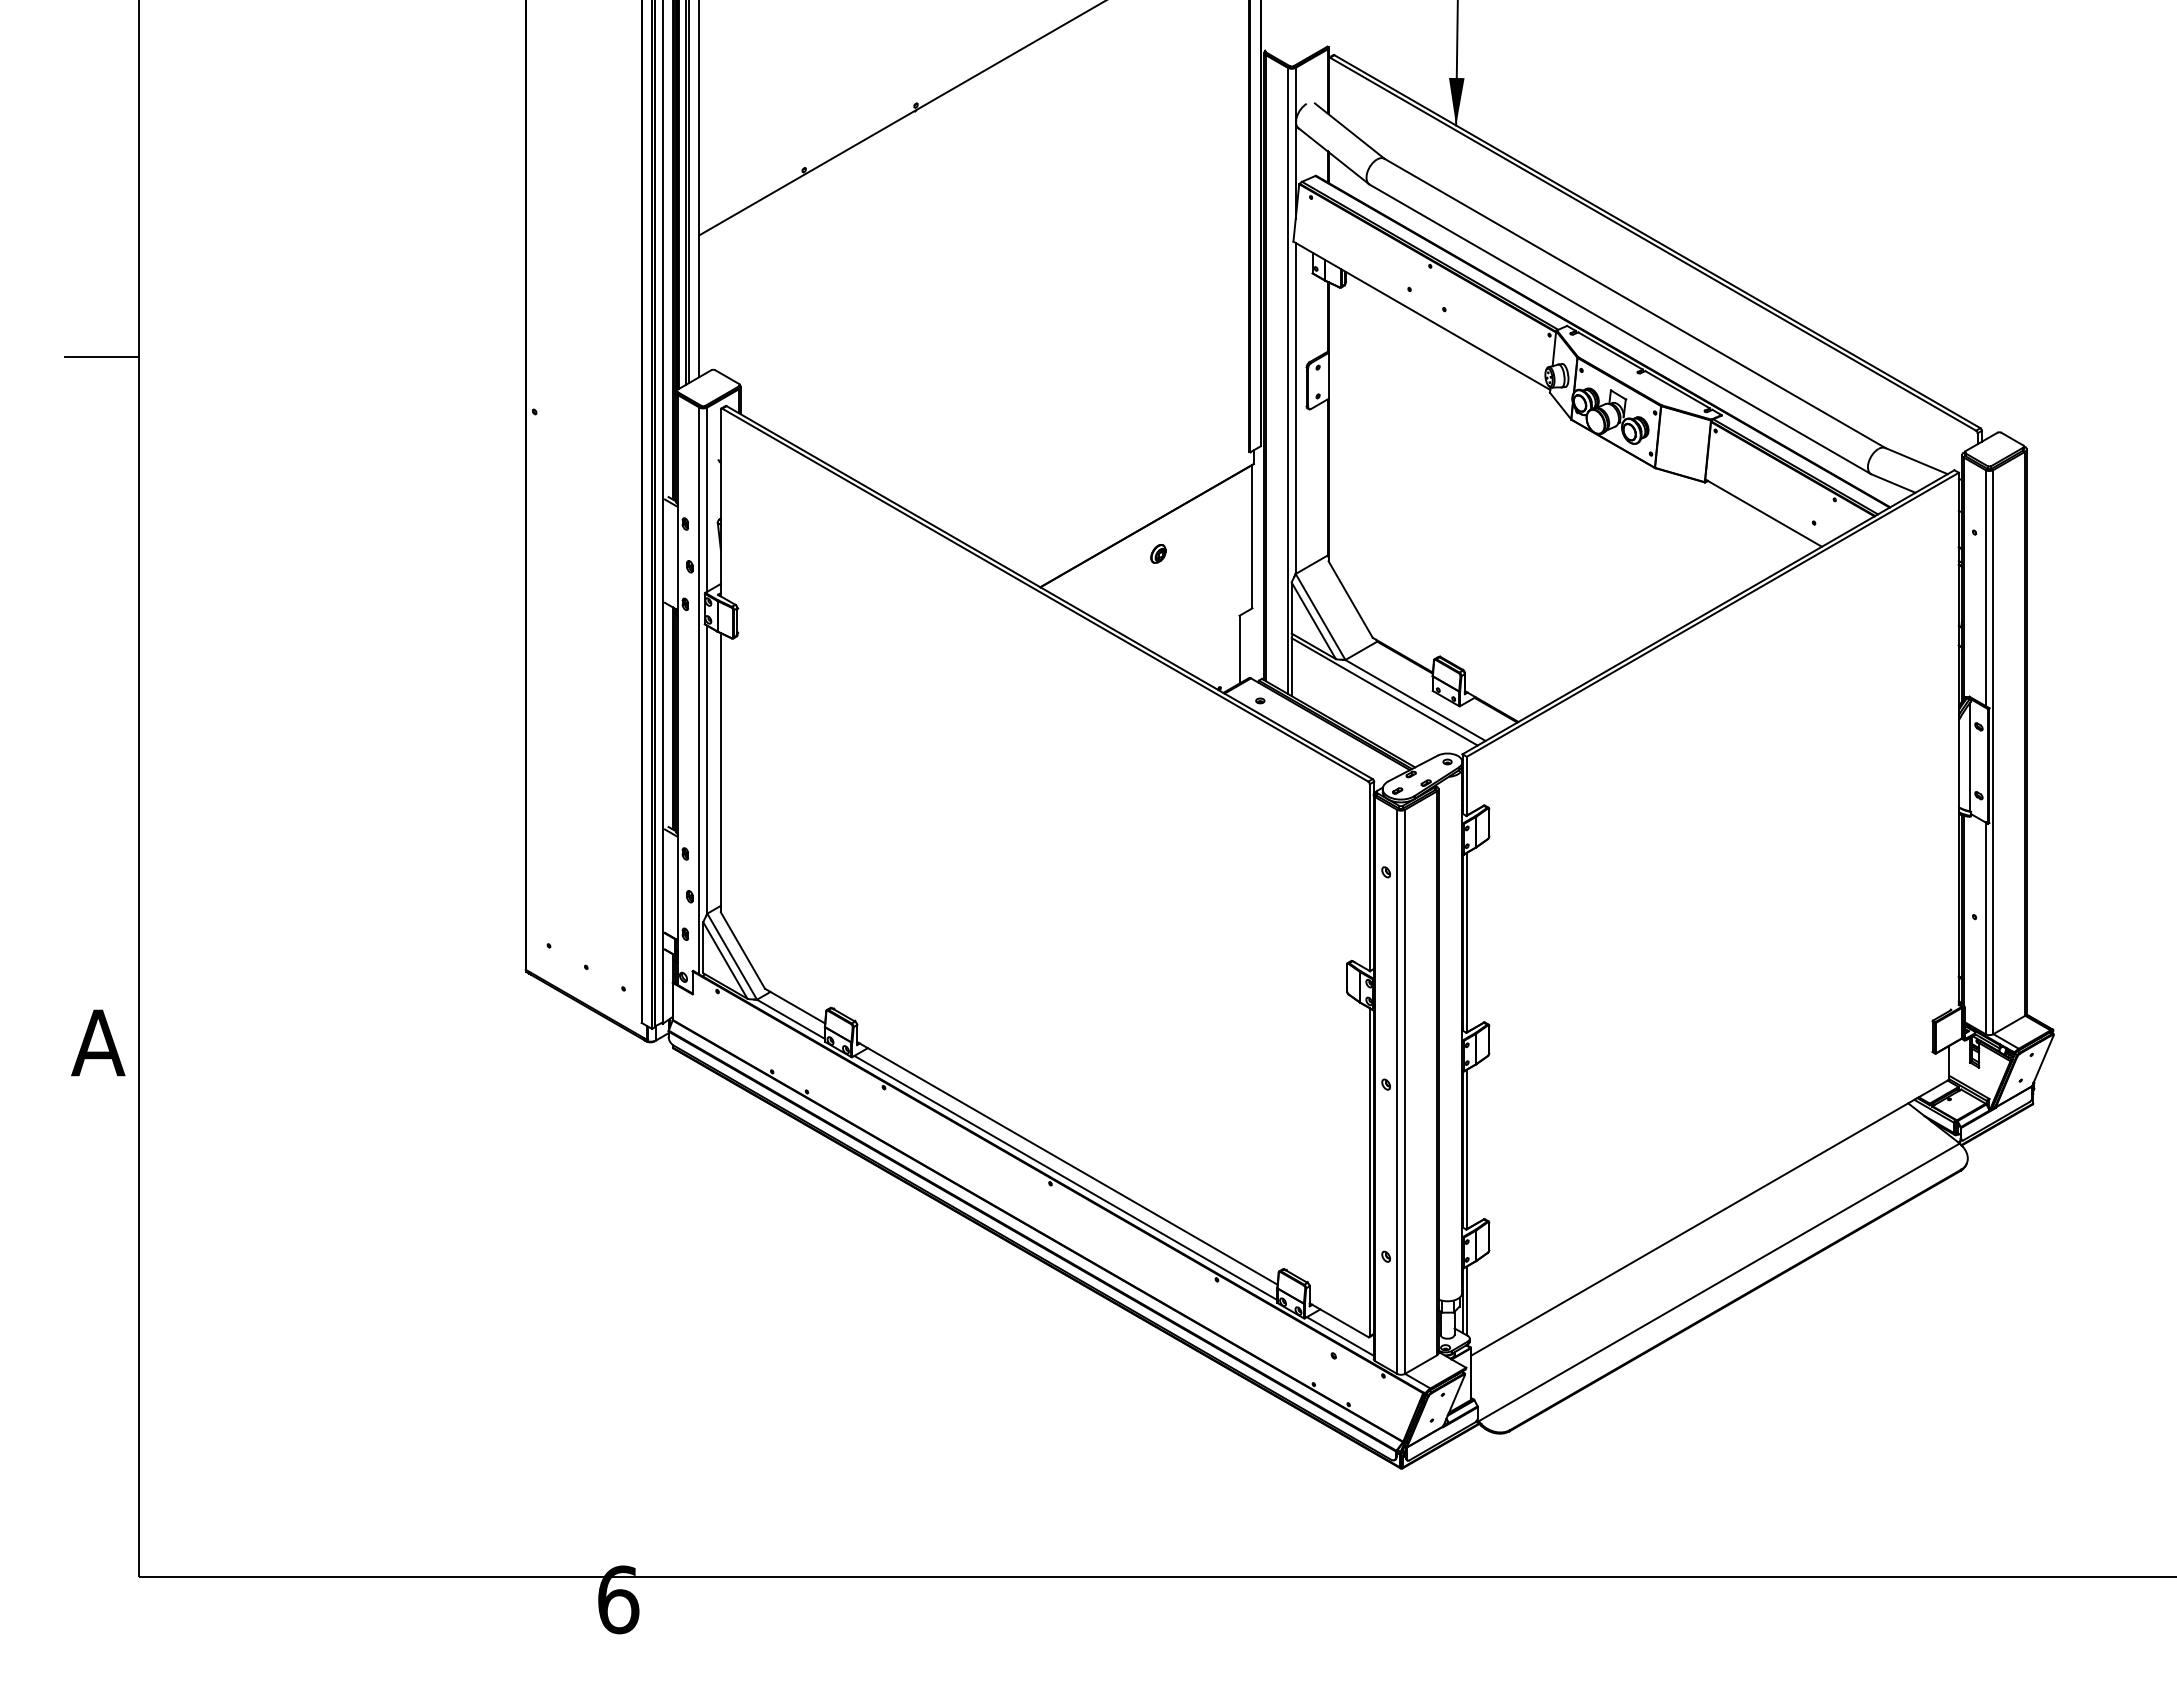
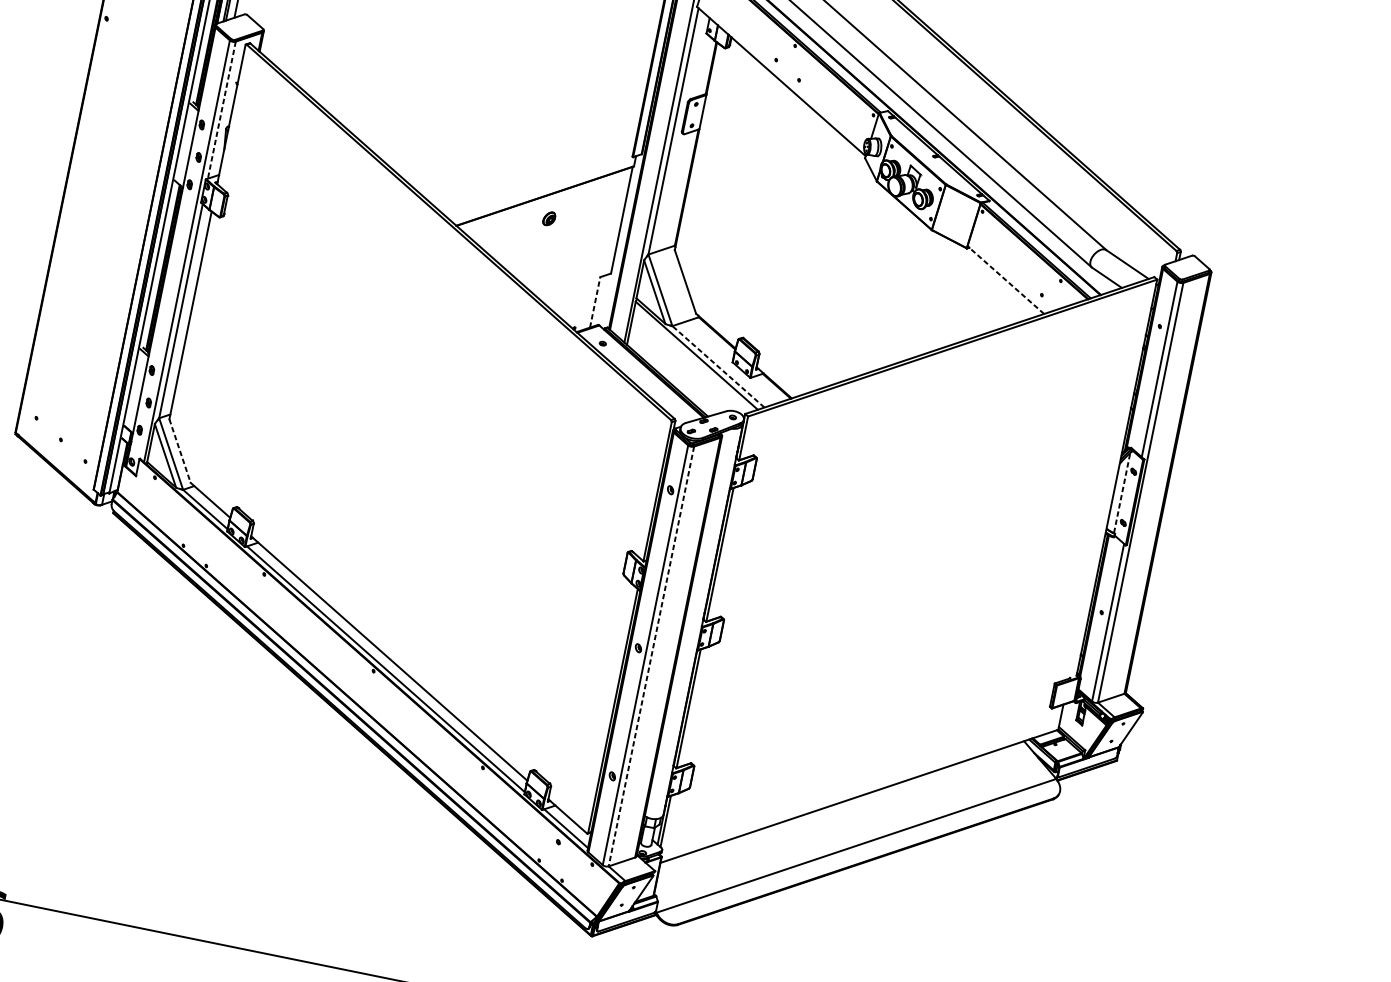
line: (707, 500) -> (221, 110), solid -> dashed
line: (1763, 512) -> (1005, 279), solid -> dashed
line: (1239, 649) -> (595, 302), solid -> dashed
line: (1415, 700) -> (718, 366), solid -> dashed
line: (1969, 757) -> (1122, 493), solid -> dashed
line: (743, 950) -> (180, 451), solid -> dashed
line: (1405, 1092) -> (651, 657), solid -> dashed

